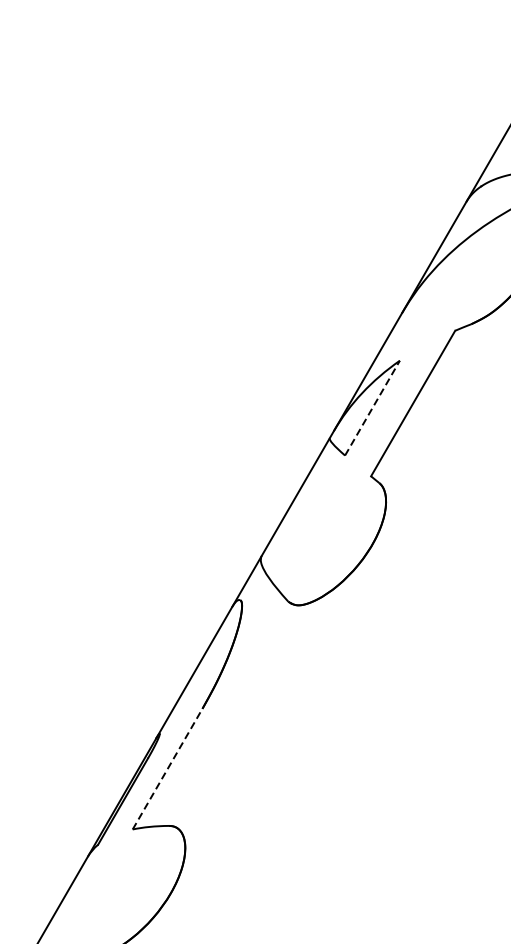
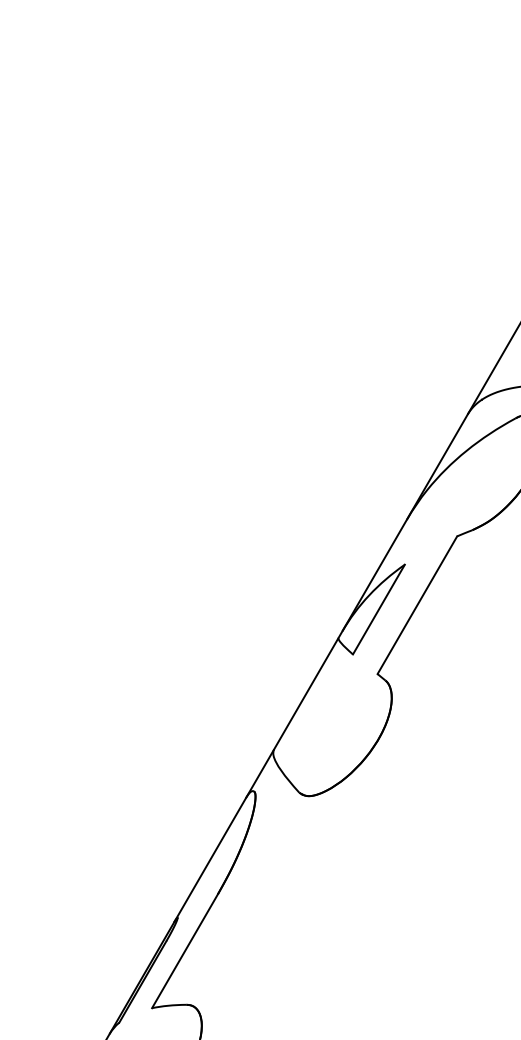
line: (372, 408) -> (378, 609), dashed -> solid
line: (168, 769) -> (185, 951), dashed -> solid

